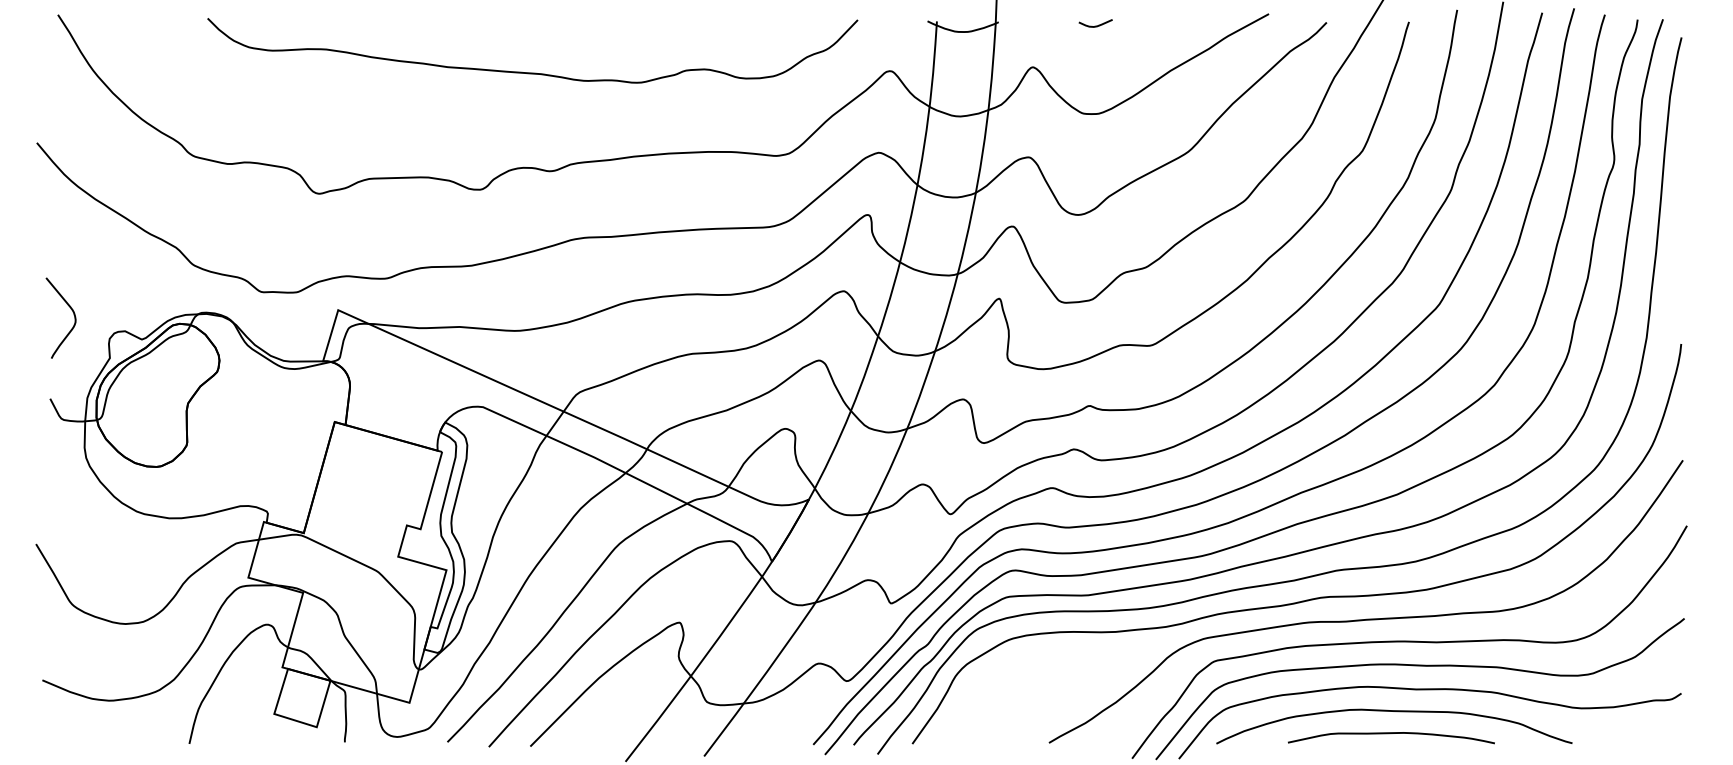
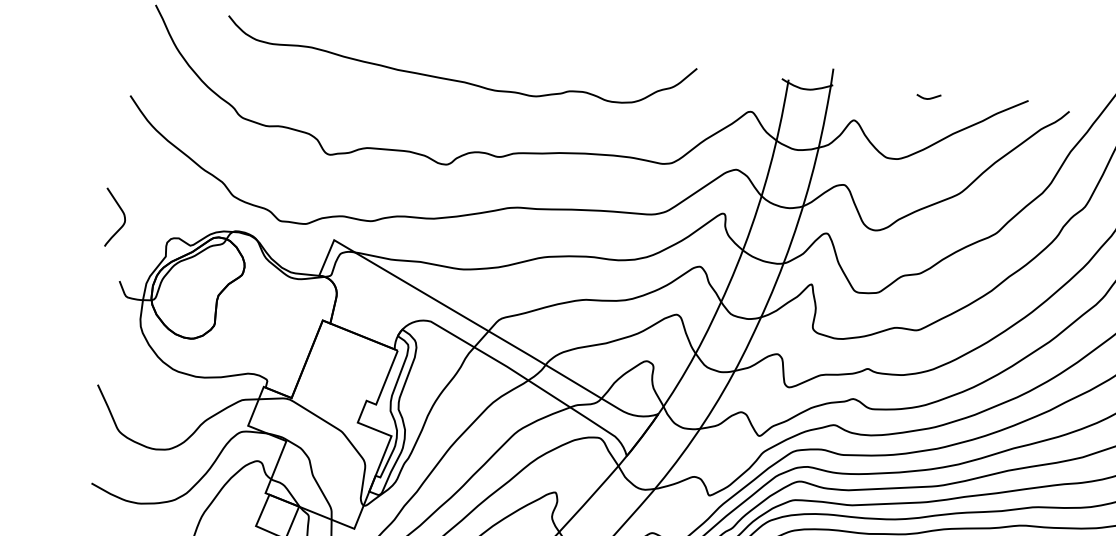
curve: (1095, 25) -> (928, 98), moved
curve: (532, 72) -> (458, 80), moved
curve: (72, 312) -> (123, 214), moved

